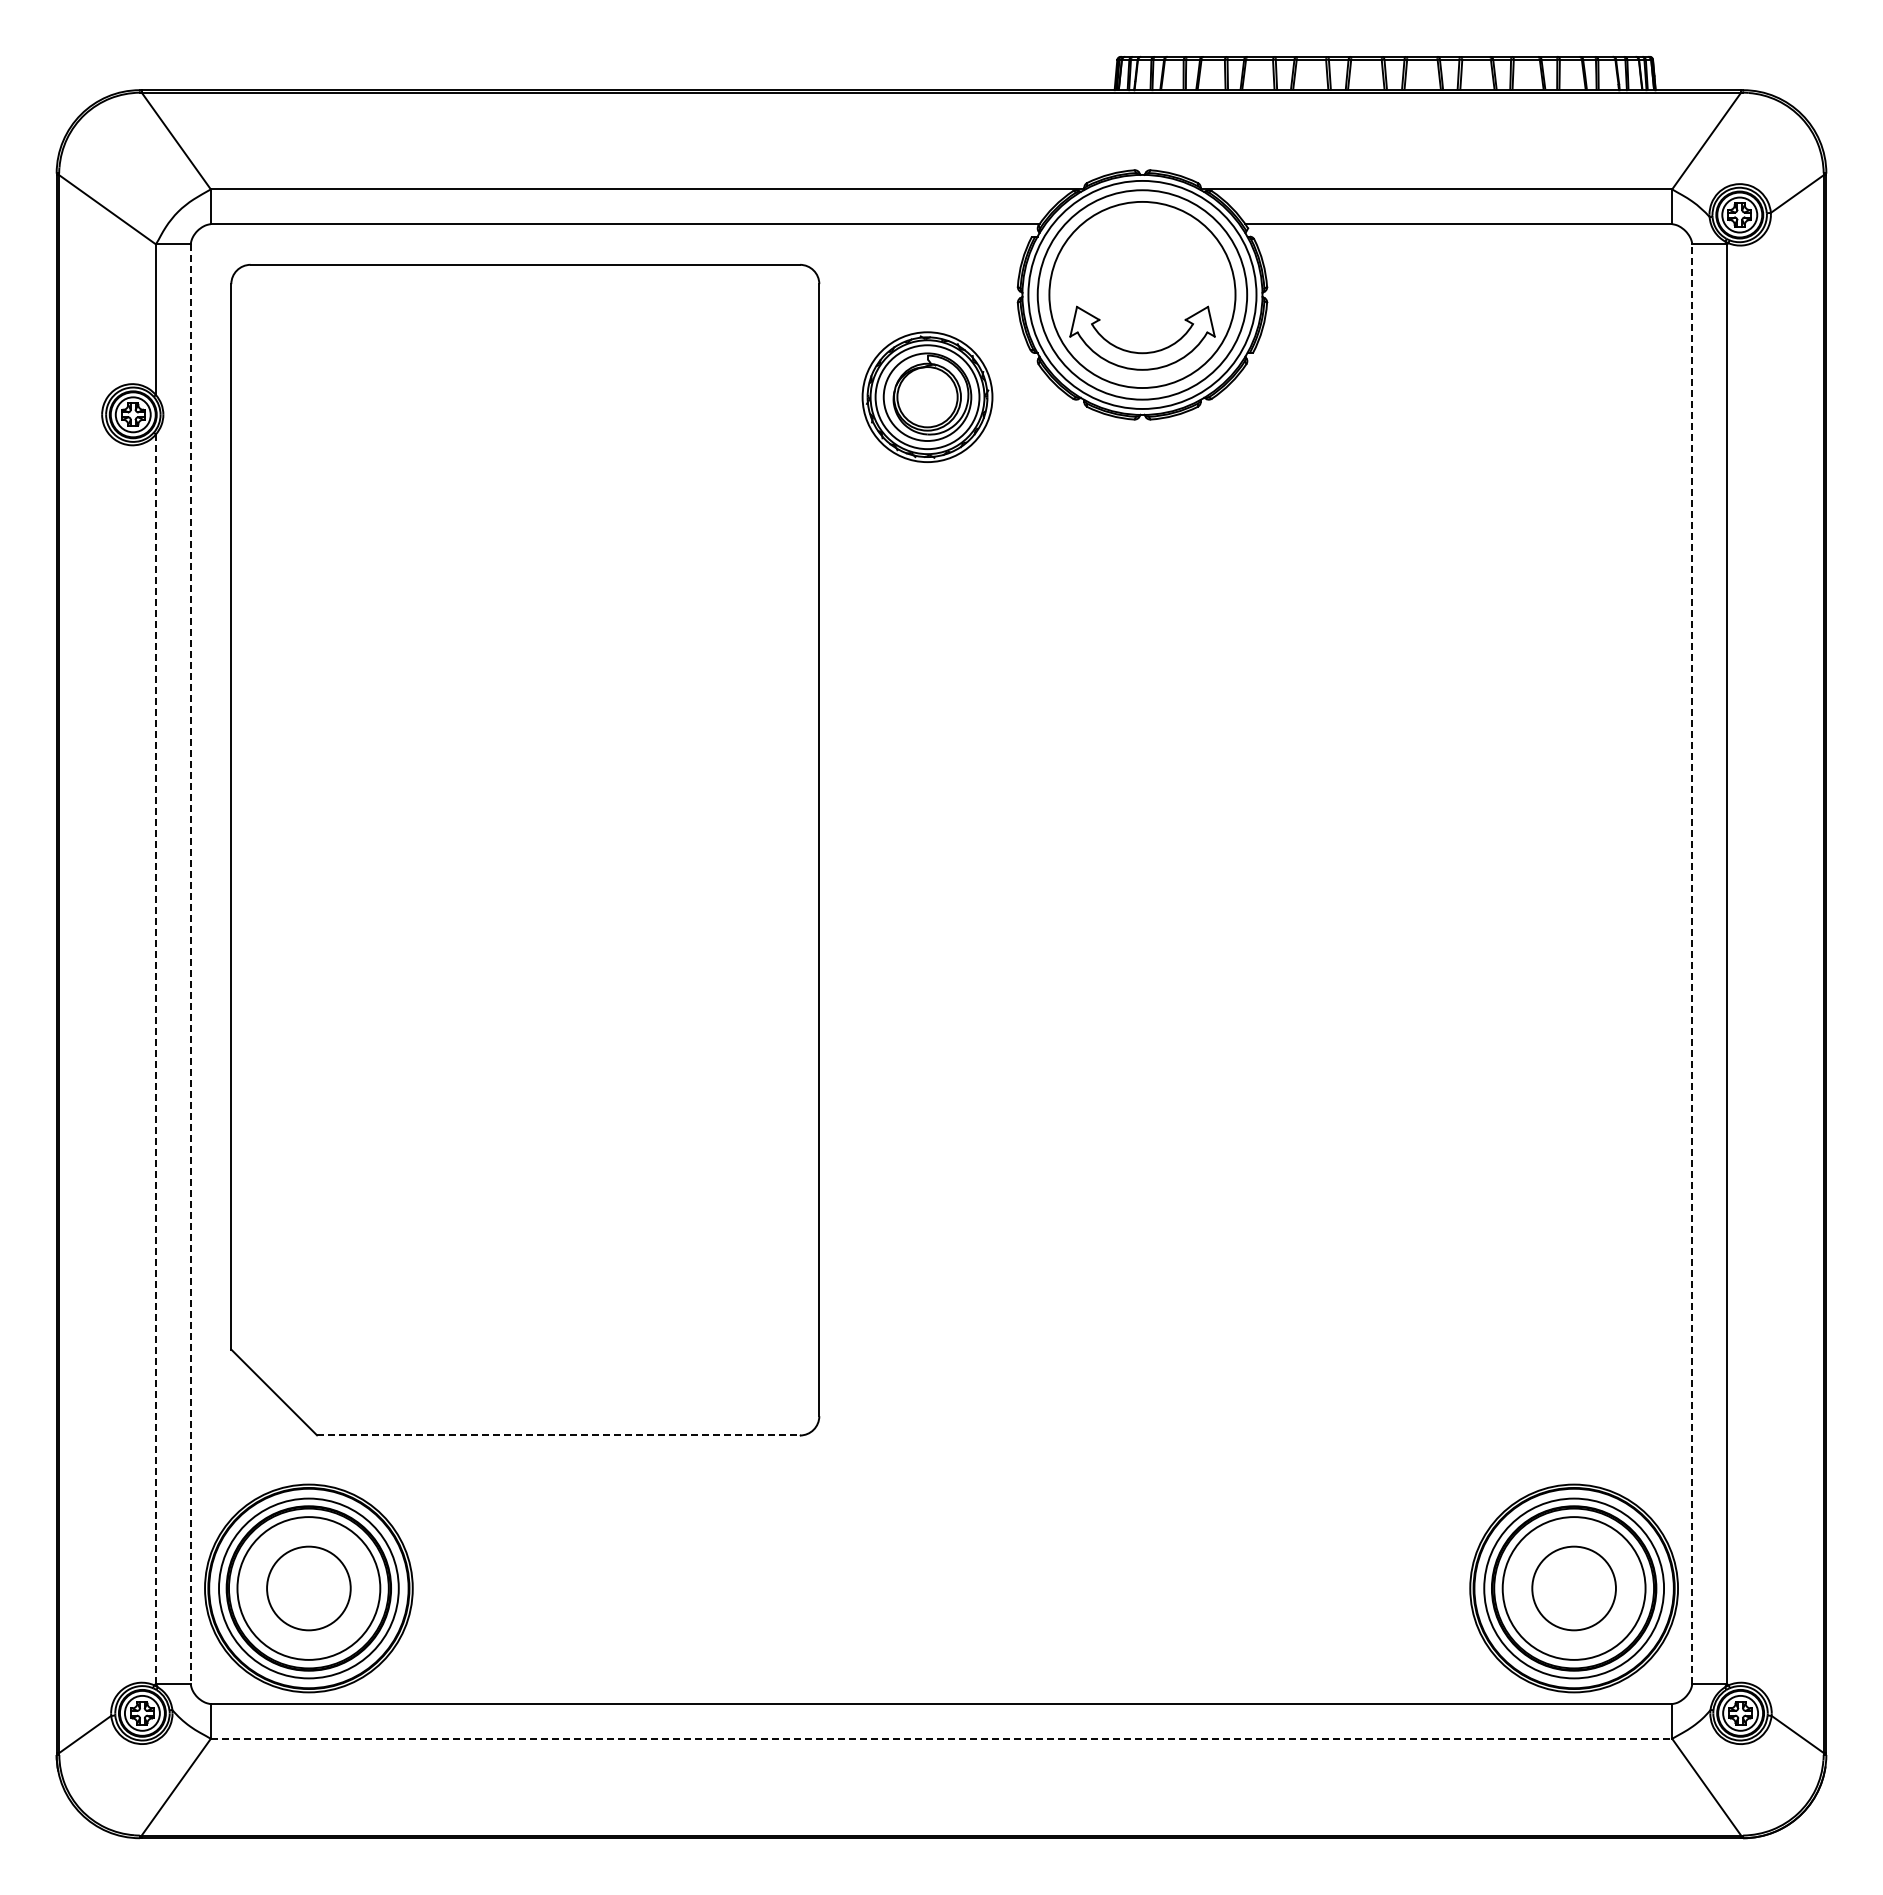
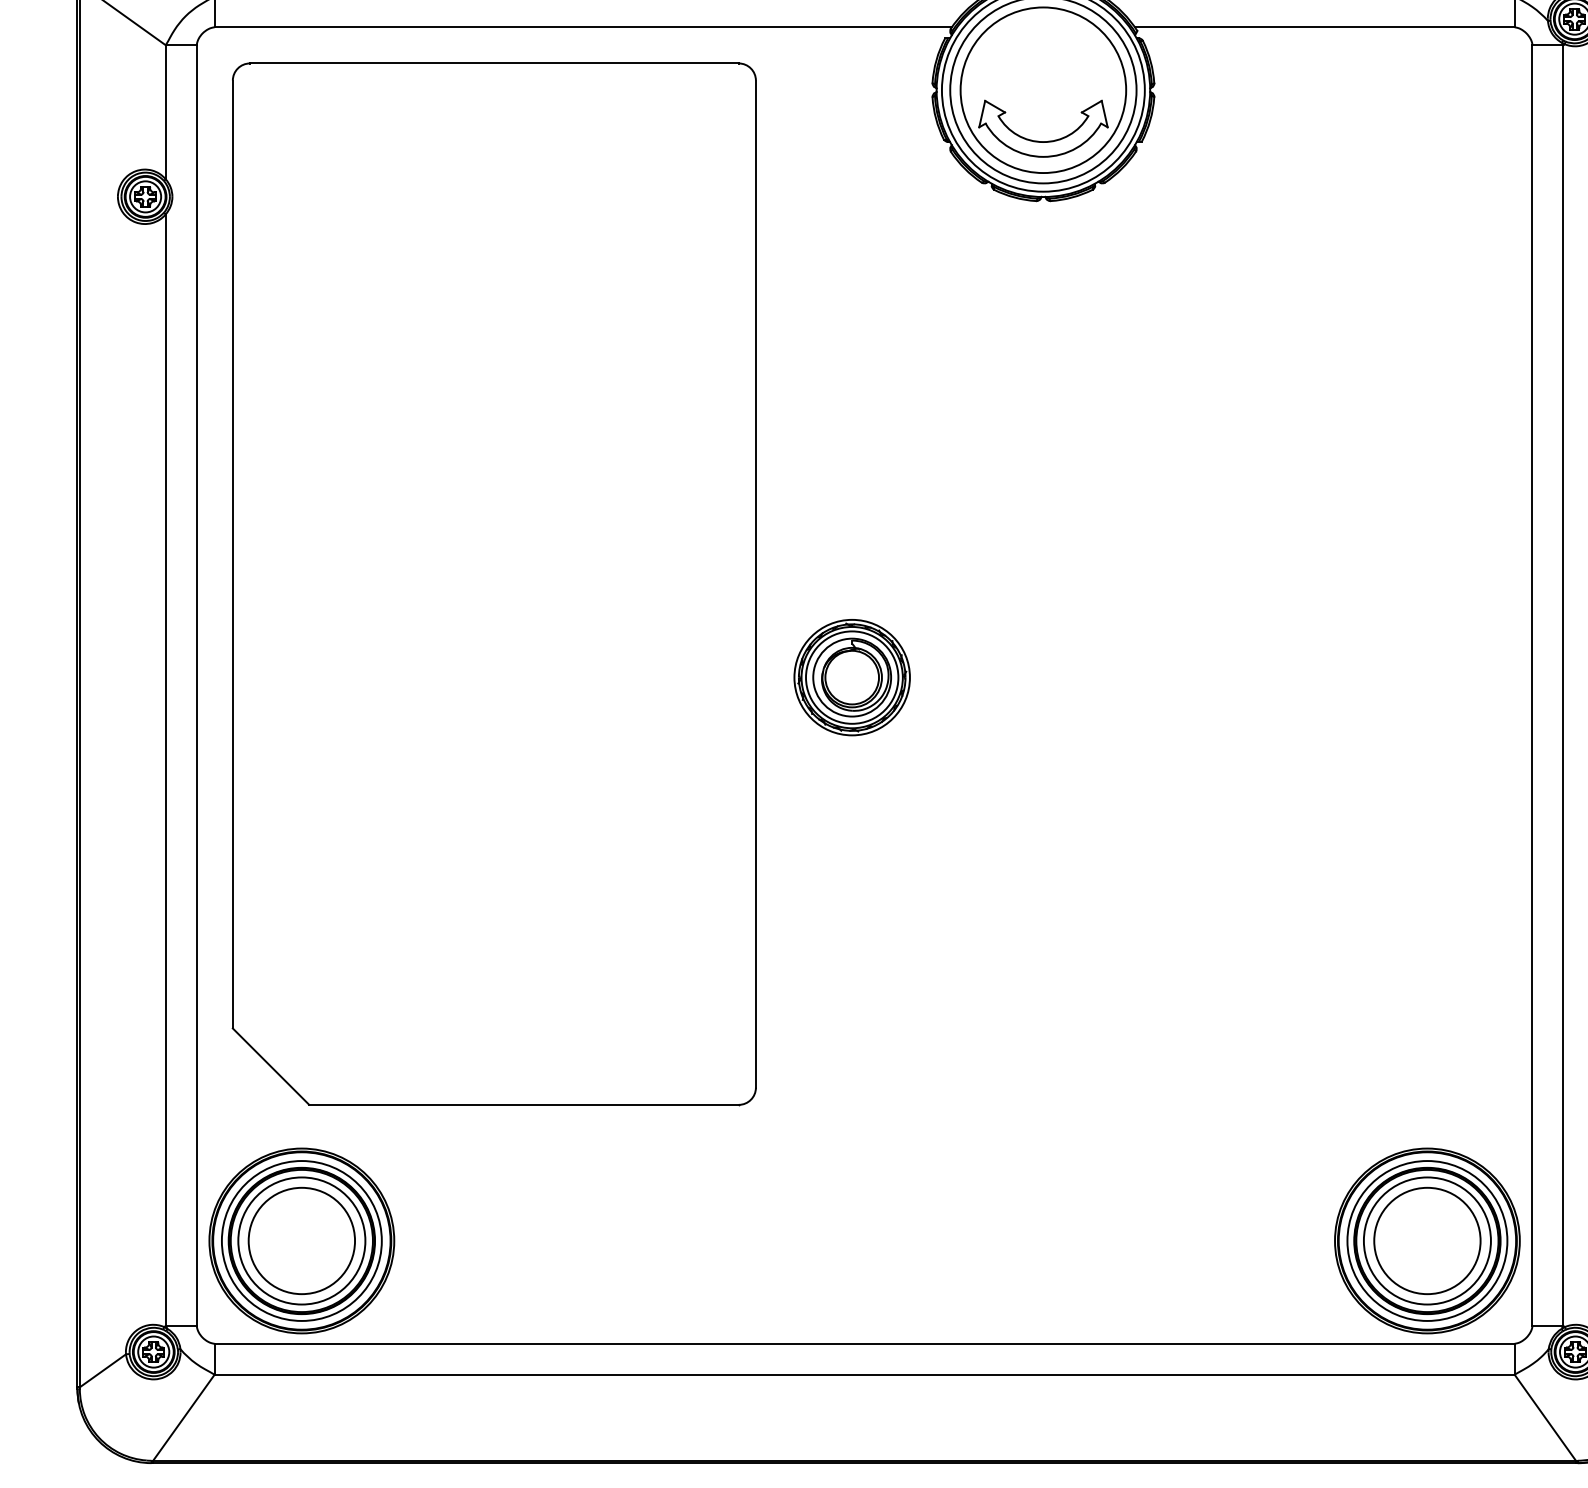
part: (927, 396) -> (852, 676), moved
line: (190, 964) -> (196, 685), dashed -> solid
line: (1692, 964) -> (1532, 685), dashed -> solid
line: (155, 1059) -> (165, 770), dashed -> solid
line: (559, 1435) -> (524, 1104), dashed -> solid
circle: (308, 1588) -> (301, 1240), size x1.43
circle: (1573, 1588) -> (1426, 1240), size x1.43
line: (941, 1738) -> (864, 1374), dashed -> solid

